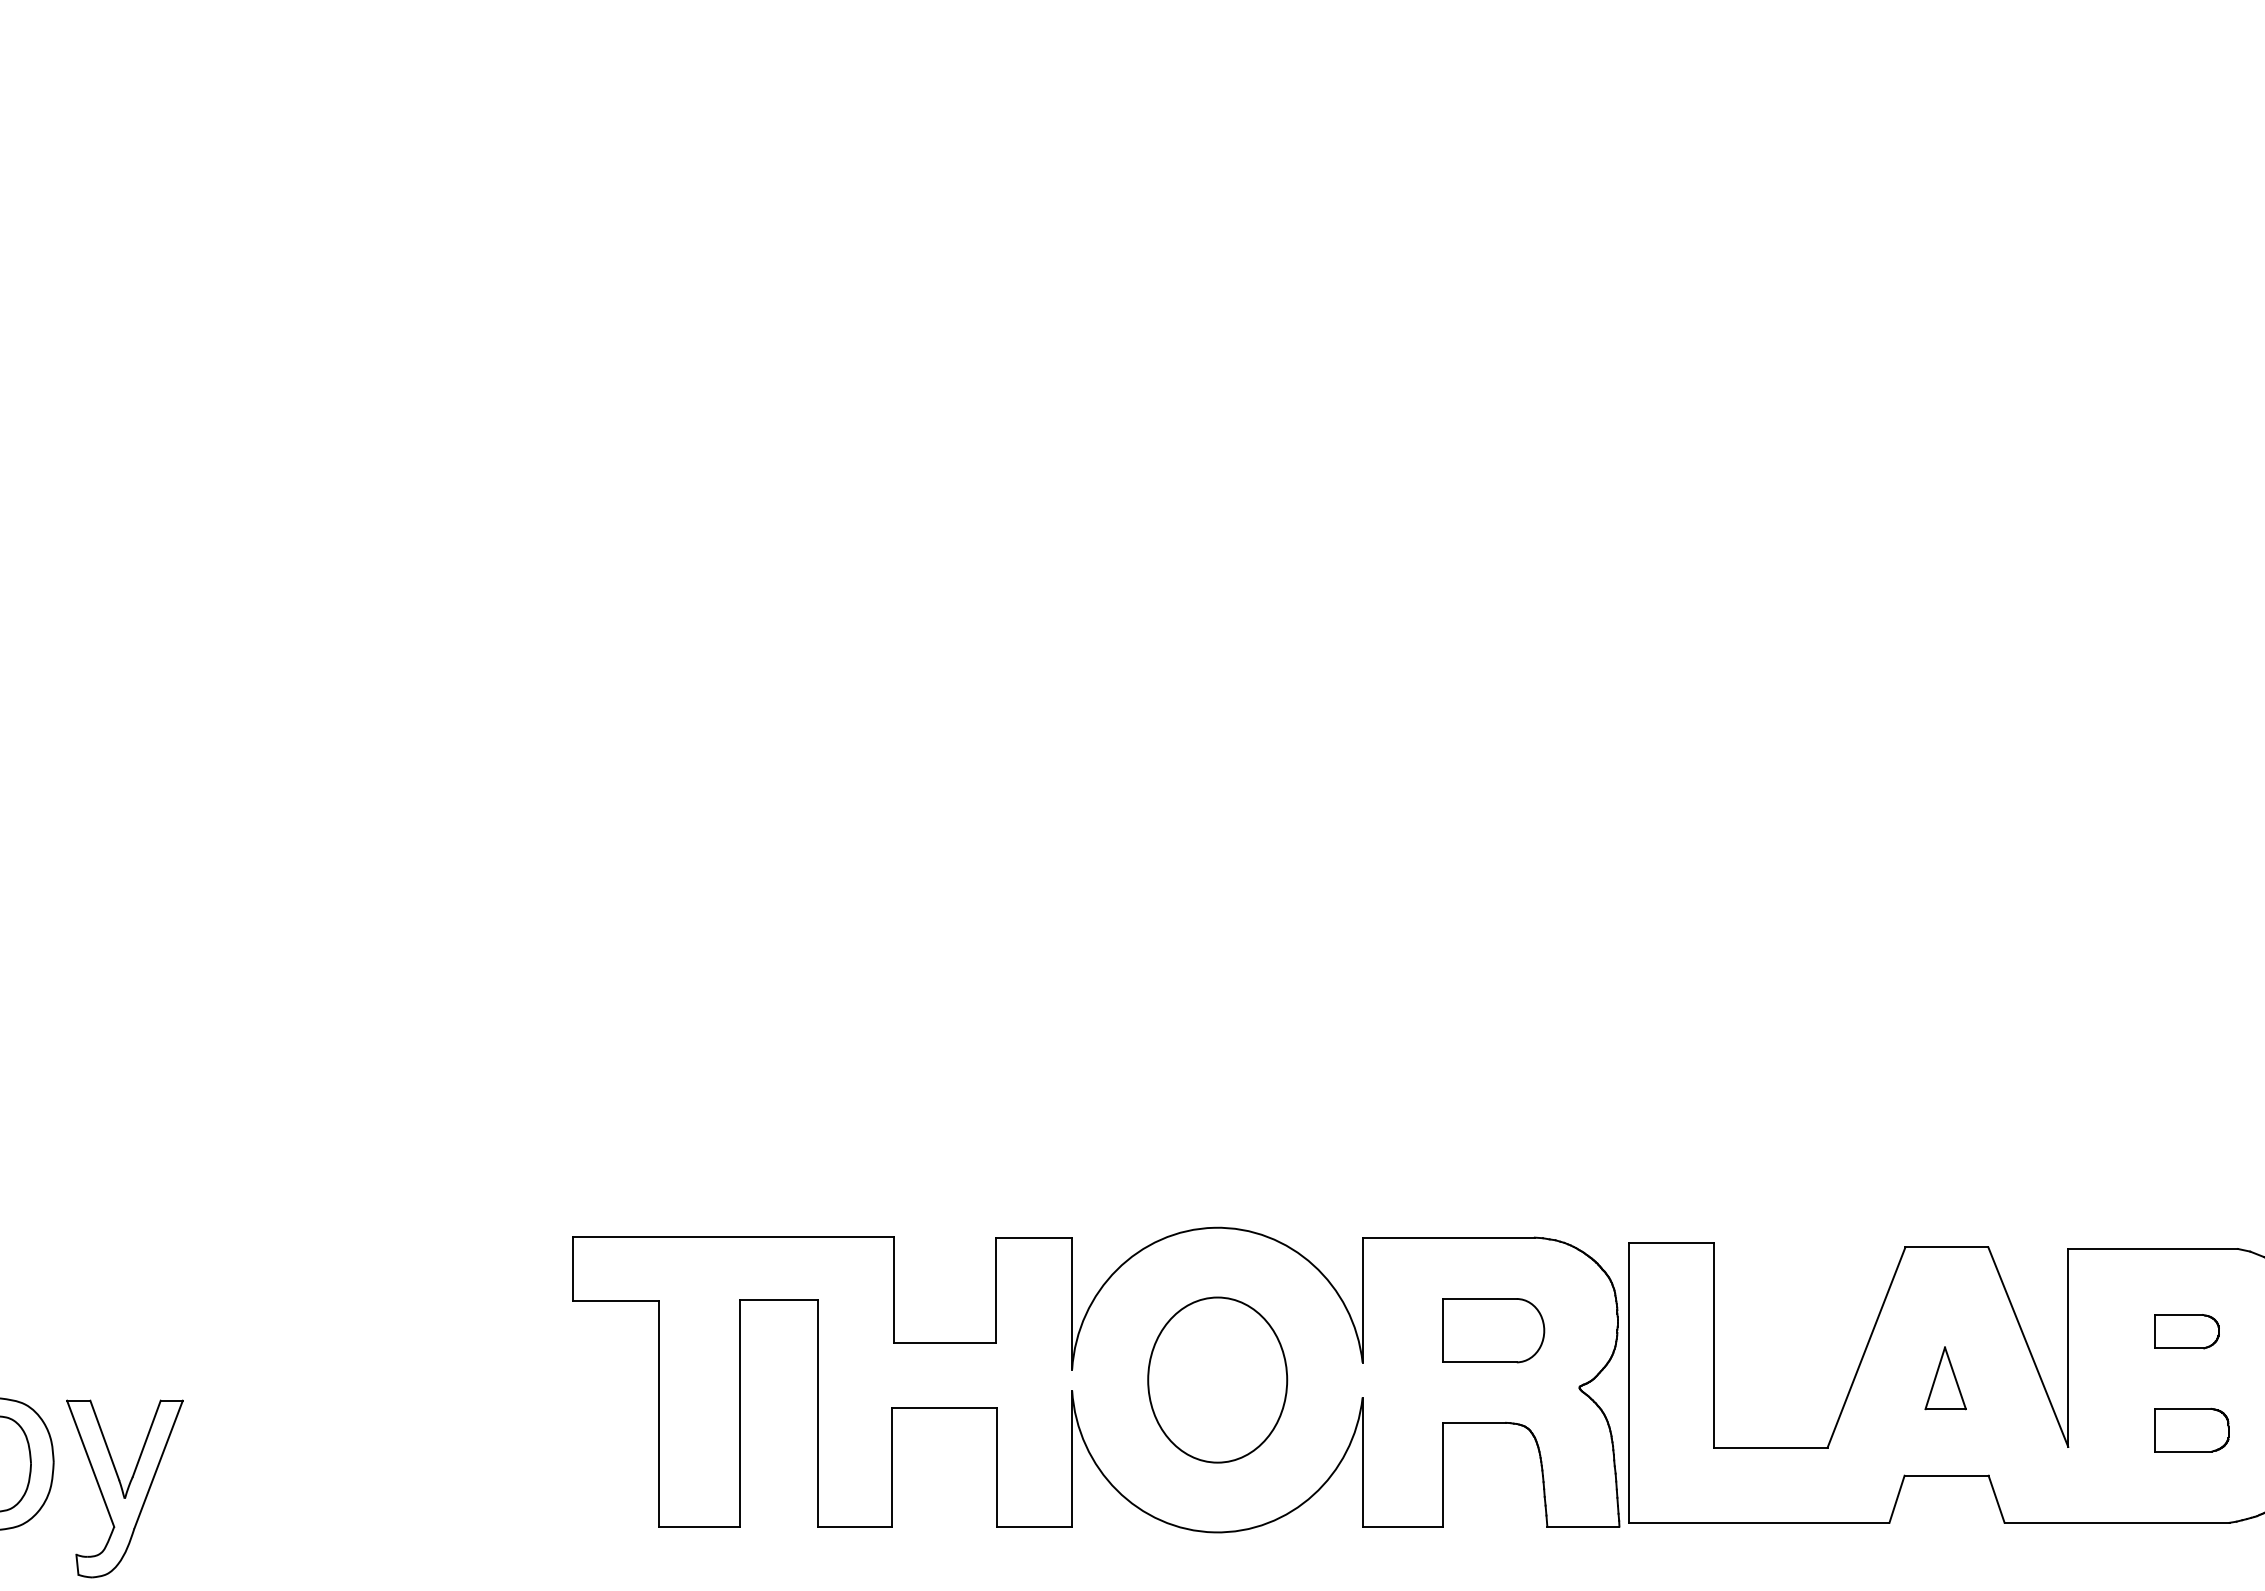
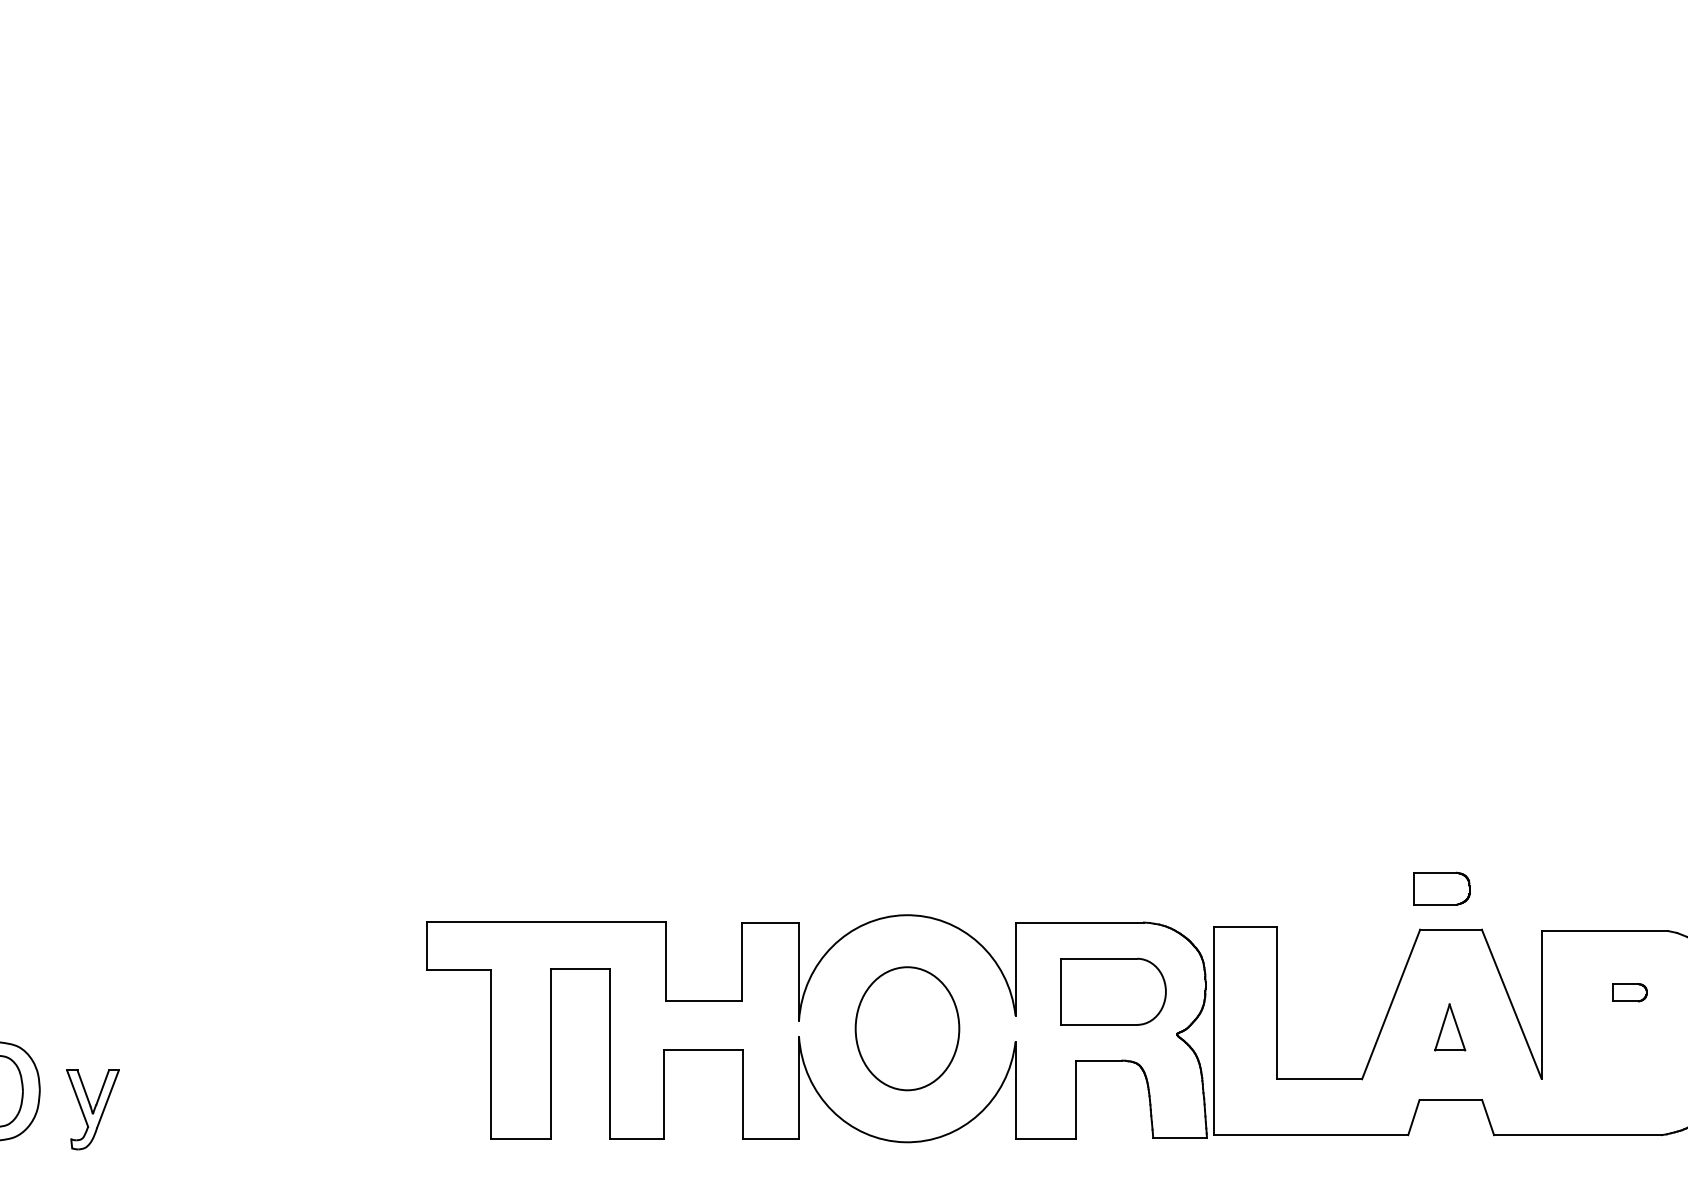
part: (1493, 1330) -> (1113, 991), size x1.4
part: (2186, 1331) -> (1629, 992), size x0.7
part: (2191, 1429) -> (1441, 888), moved
part: (124, 1488) -> (92, 1109), size x0.6

